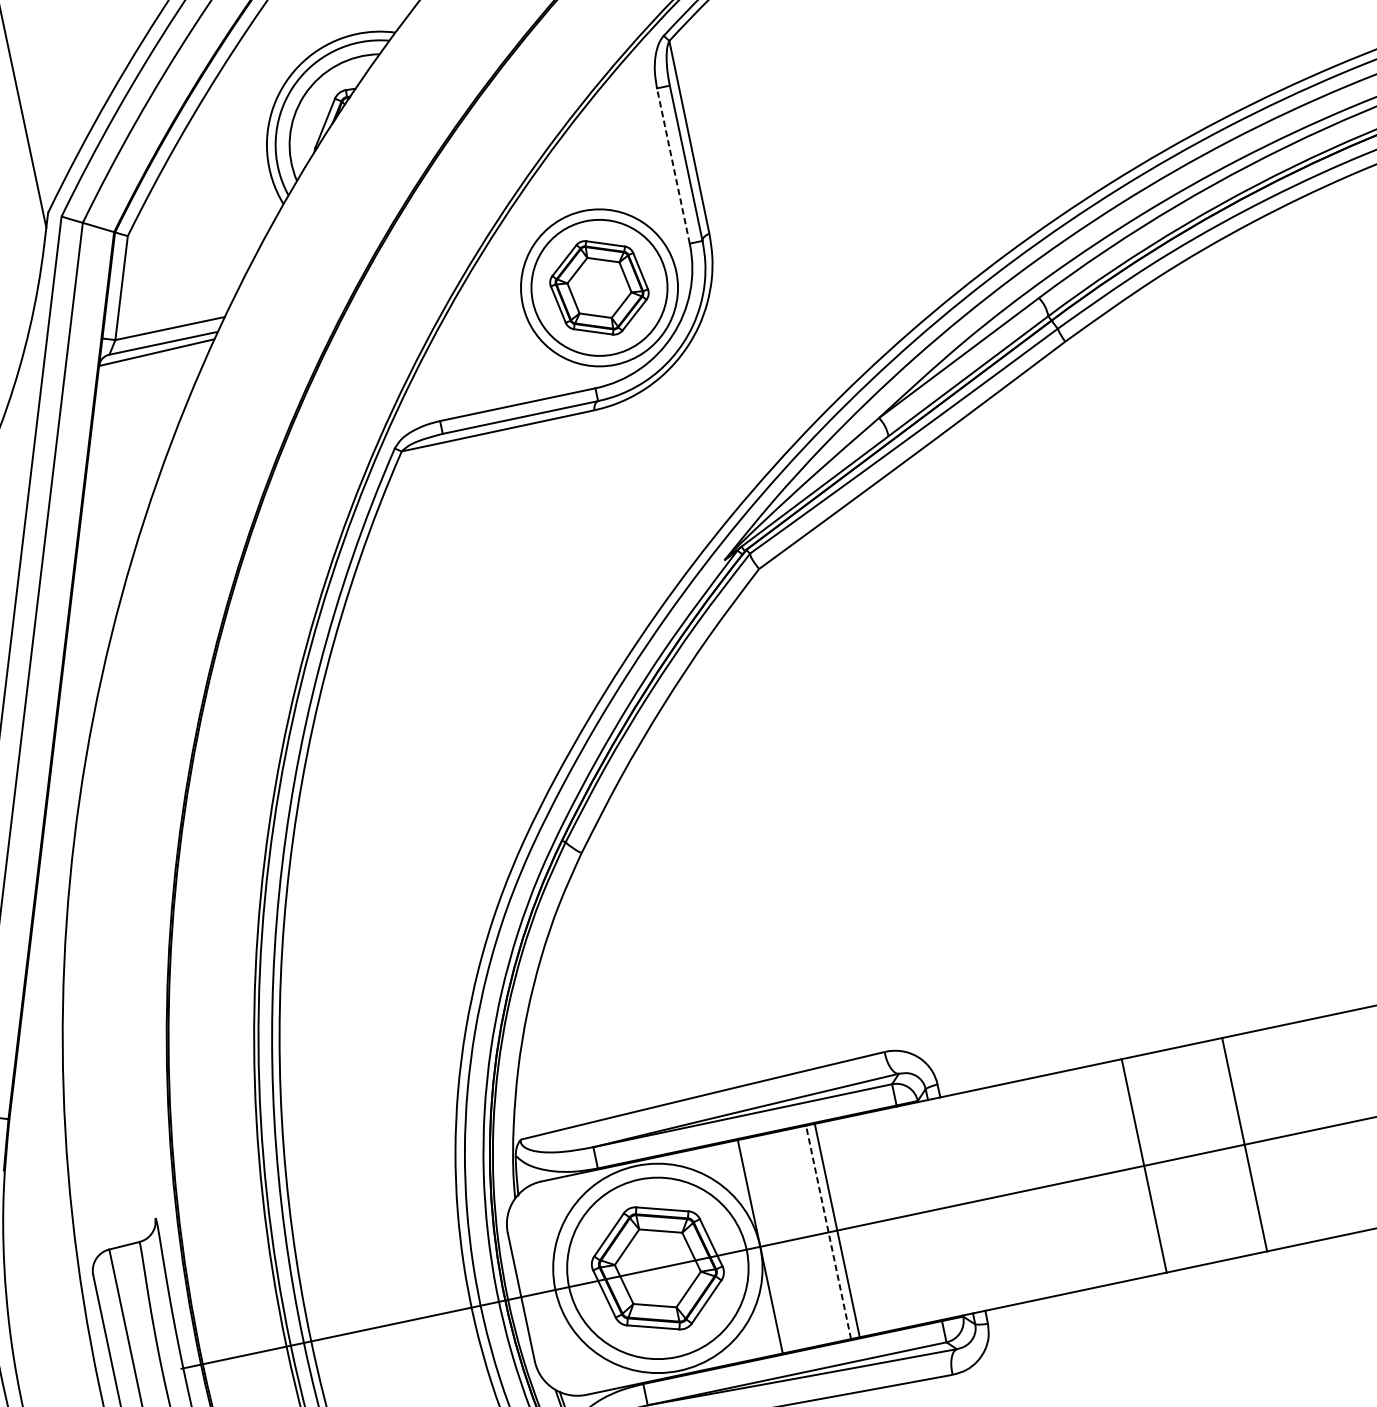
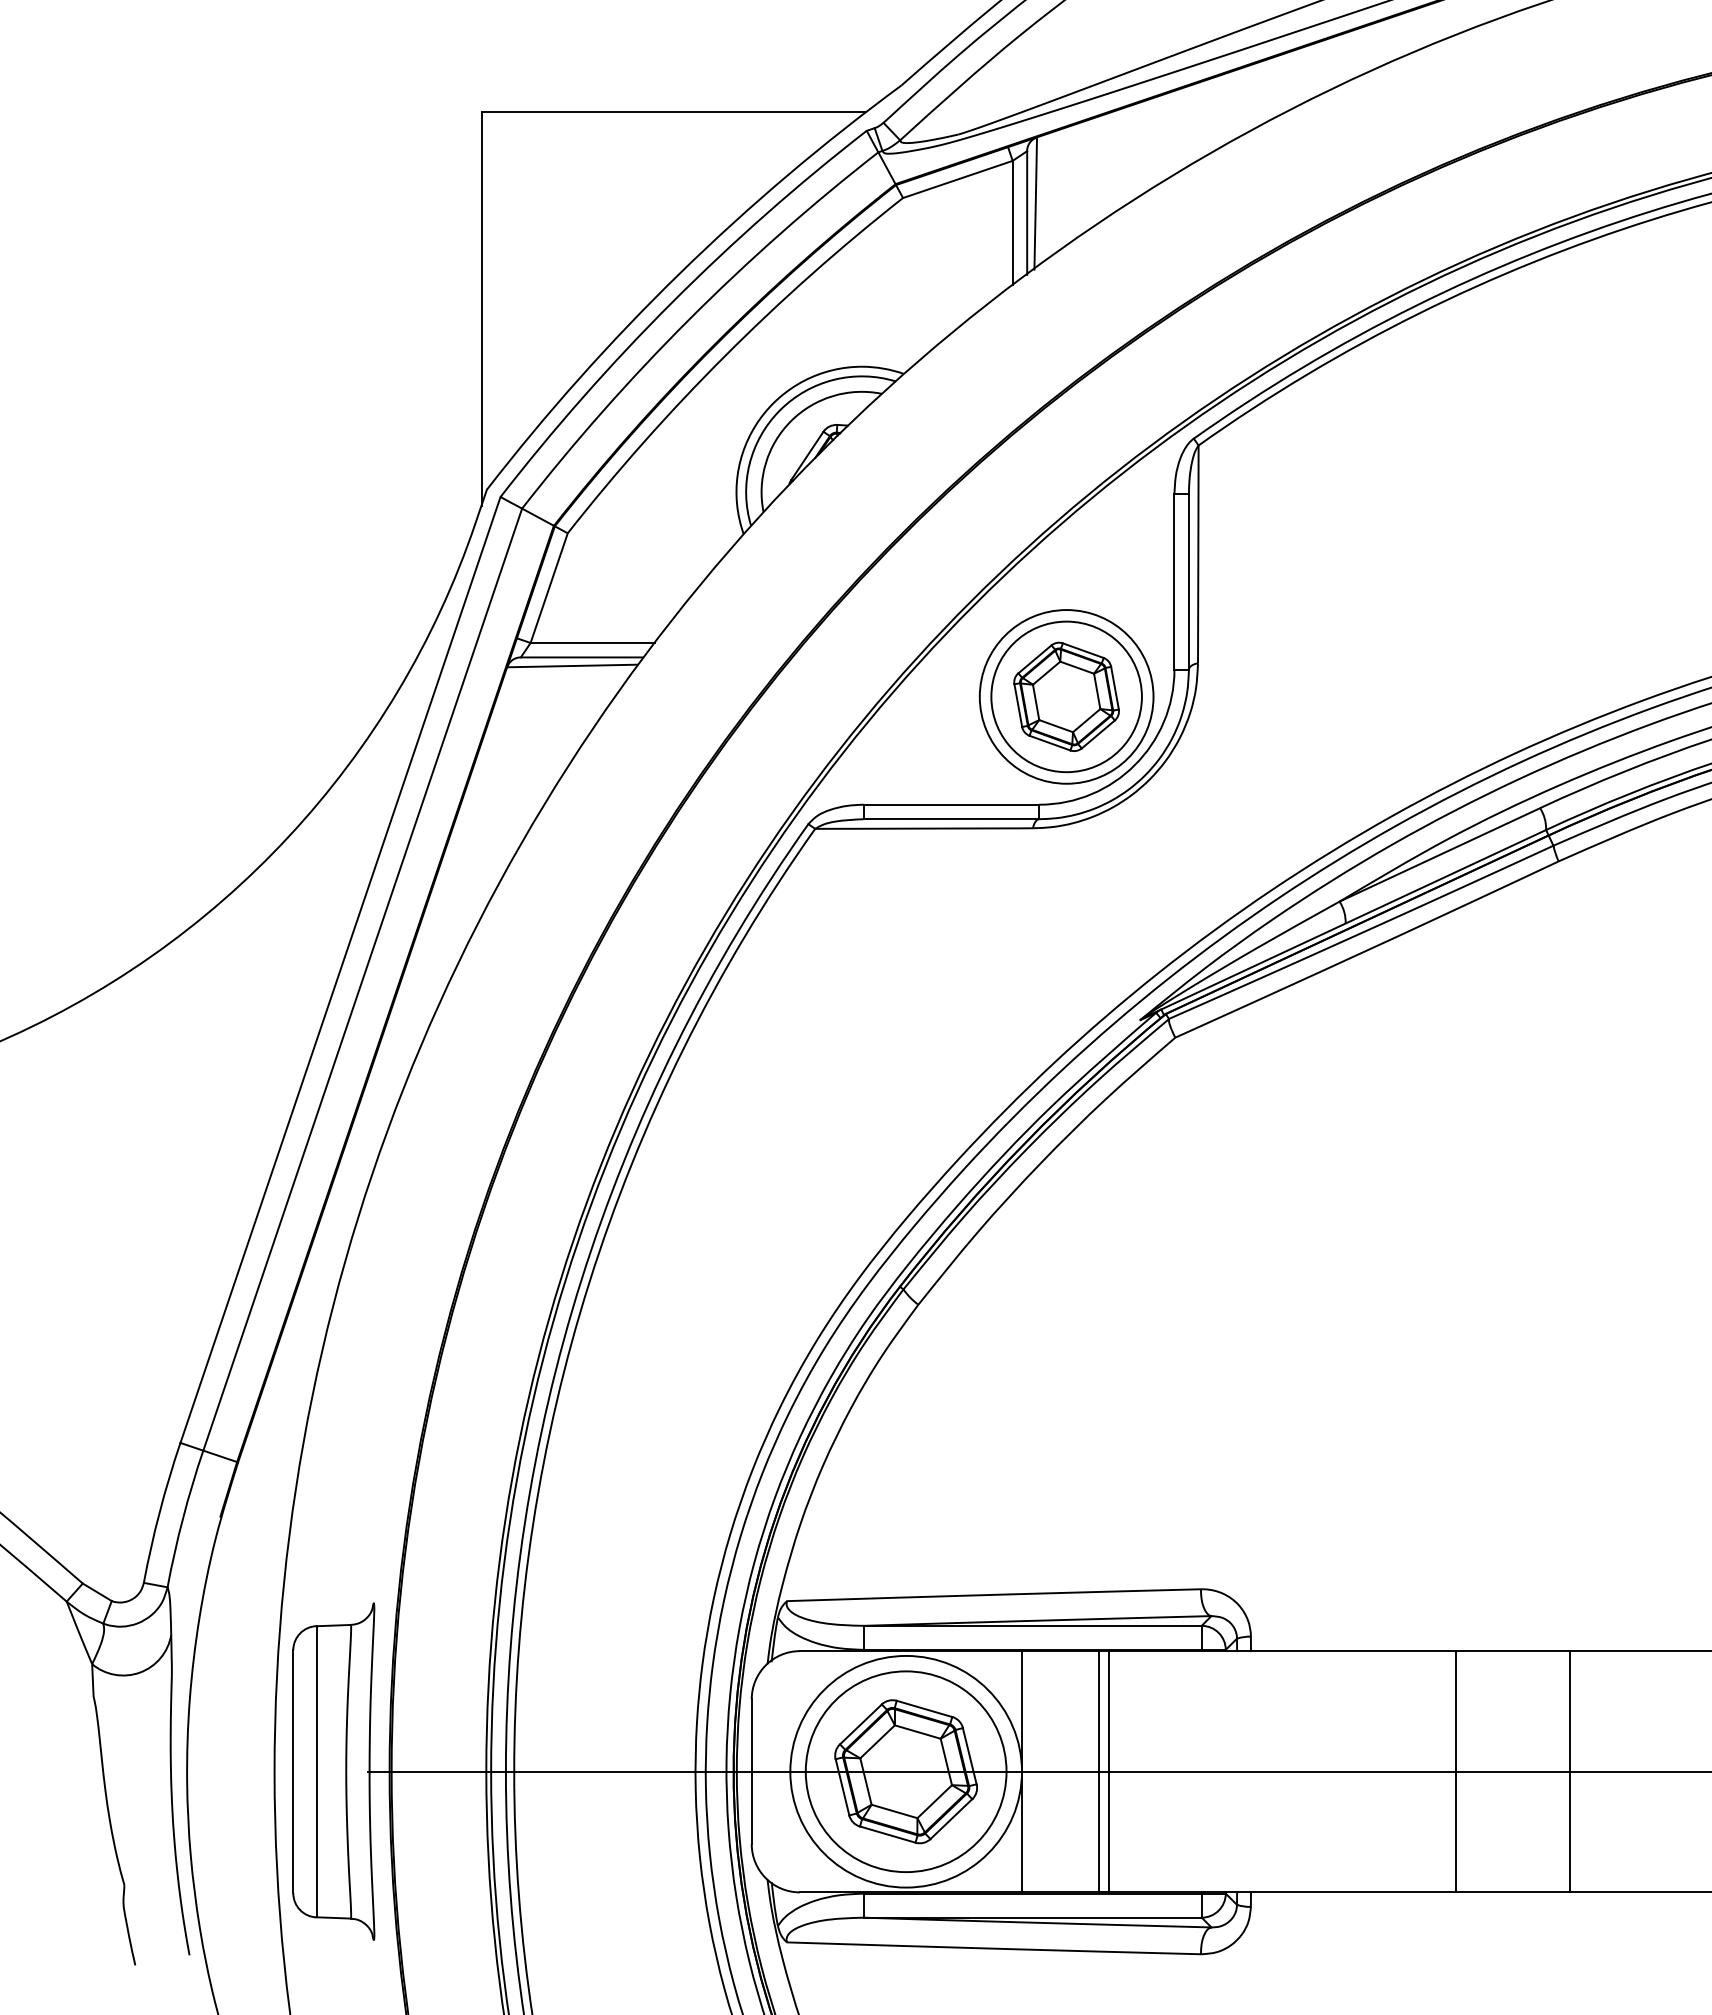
line: (673, 165) -> (1174, 581), dashed -> solid
line: (828, 1232) -> (1099, 1771), dashed -> solid

